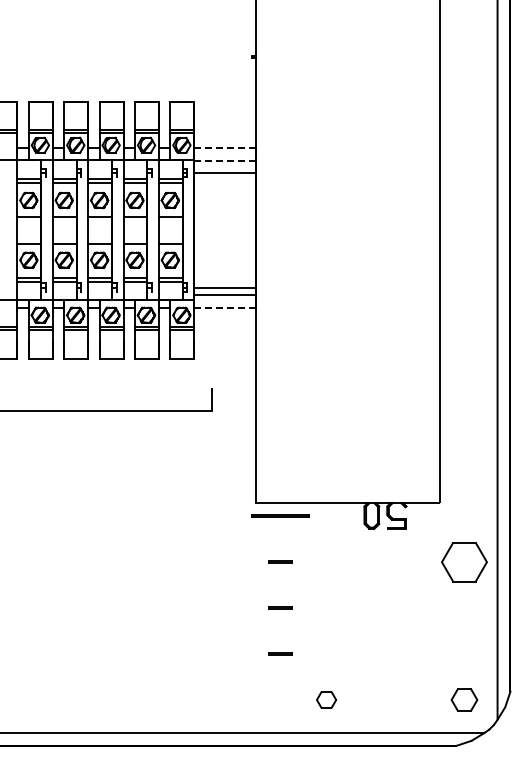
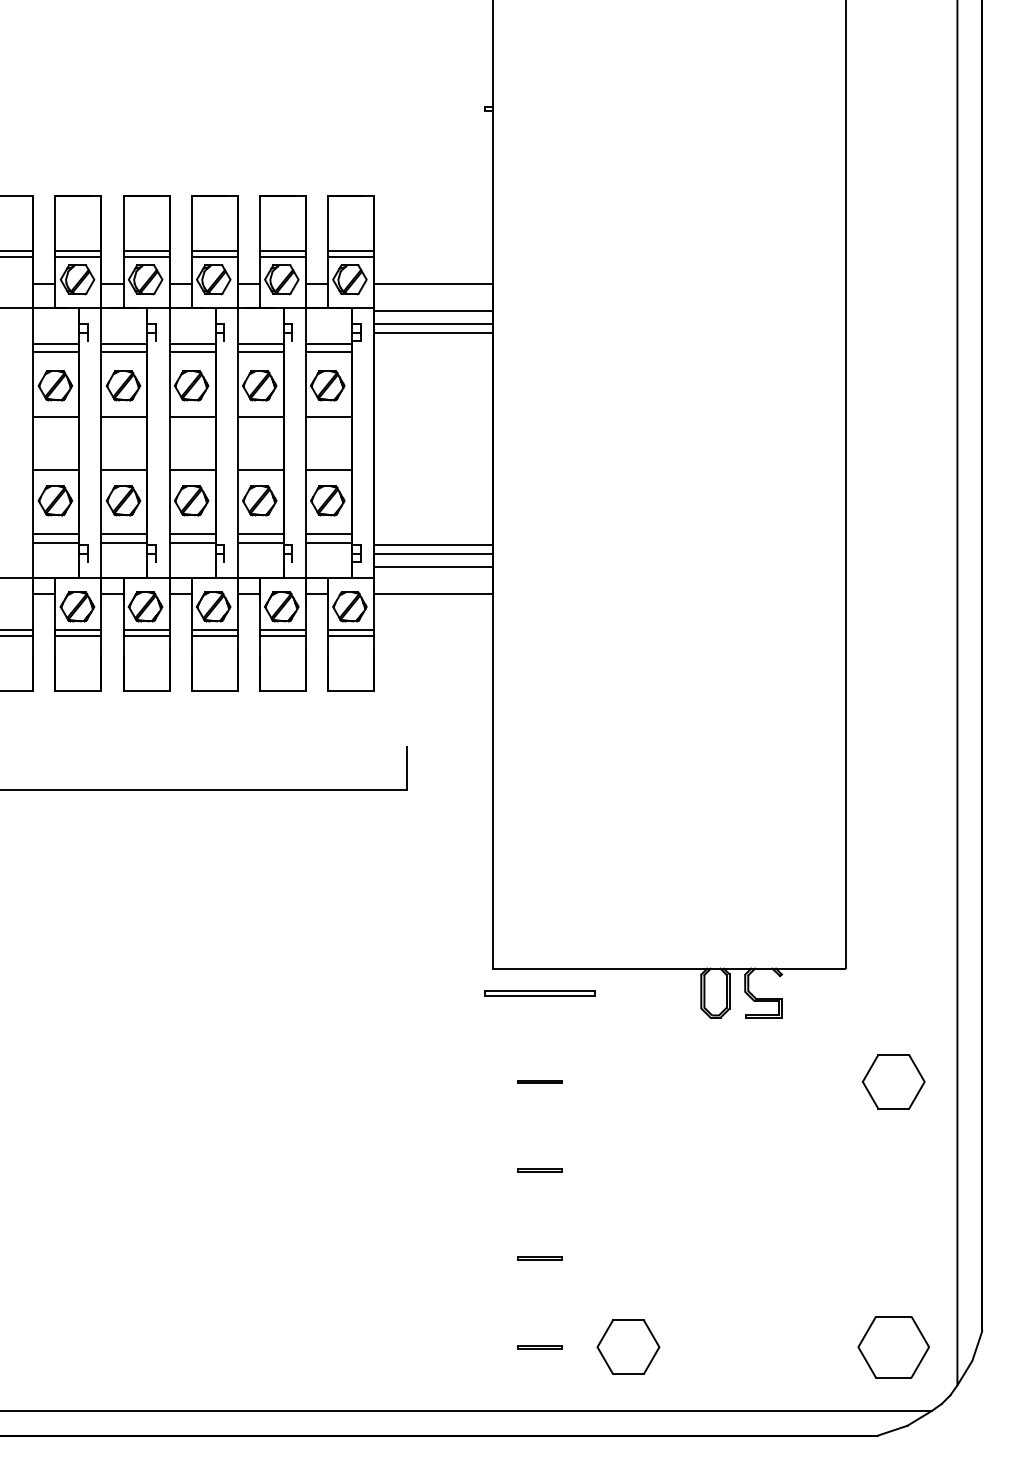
line: (225, 147) -> (433, 283), dashed -> solid
line: (225, 161) -> (433, 310), dashed -> solid
line: (225, 168) -> (433, 324), added
line: (225, 283) -> (433, 545), added
line: (225, 308) -> (433, 593), dashed -> solid
part: (464, 561) -> (893, 1080), size x0.71
line: (280, 699) -> (539, 1346), added
part: (326, 699) -> (628, 1346), size x1.67
part: (464, 699) -> (893, 1346), size x1.43

